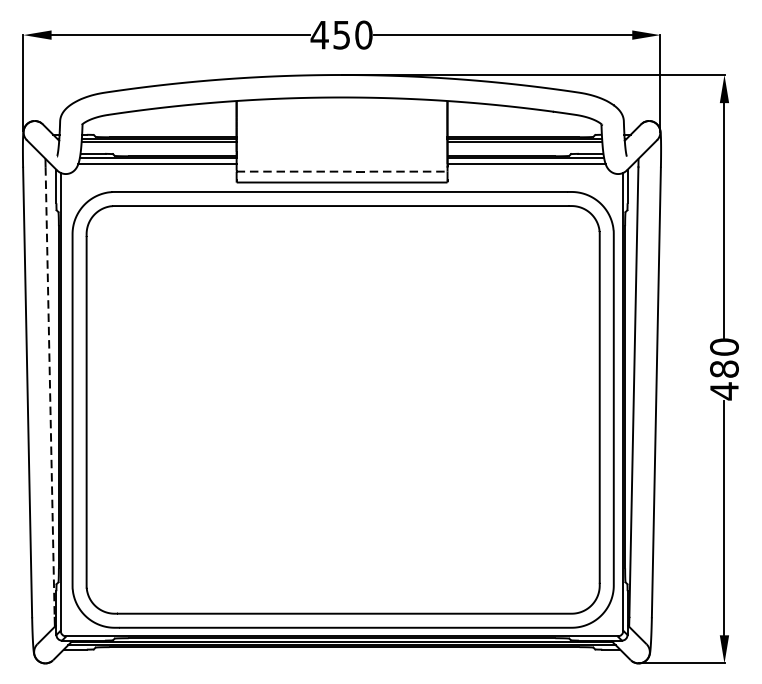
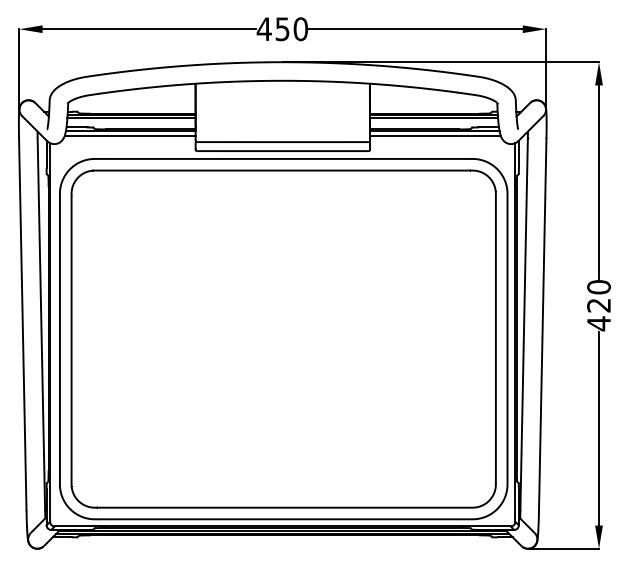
arc: (341, 172) -> (282, 142), dashed -> solid
text: (723, 369) -> (598, 305), 480 -> 420
line: (50, 392) -> (41, 324), dashed -> solid

